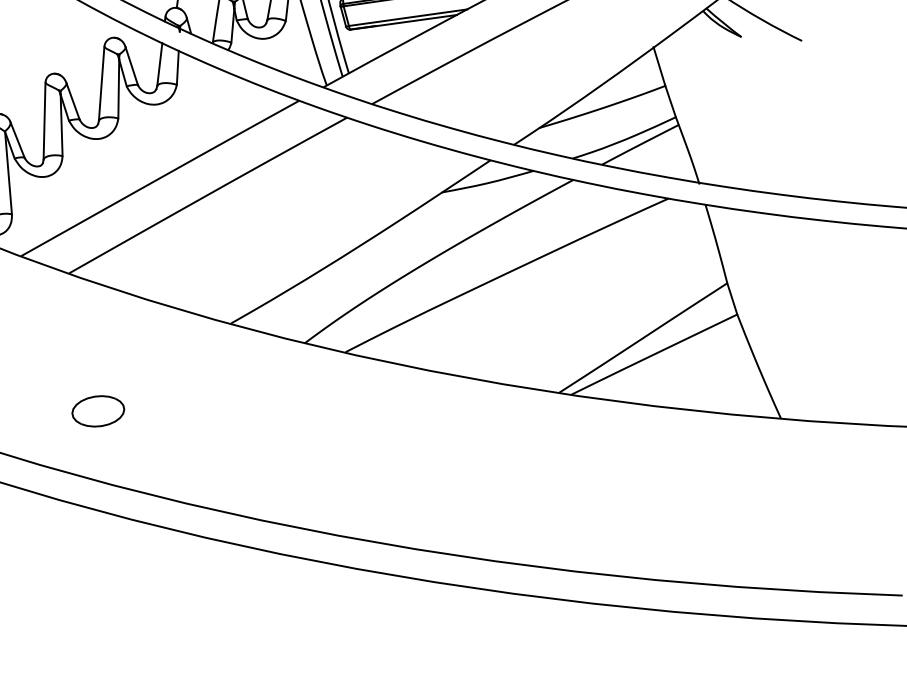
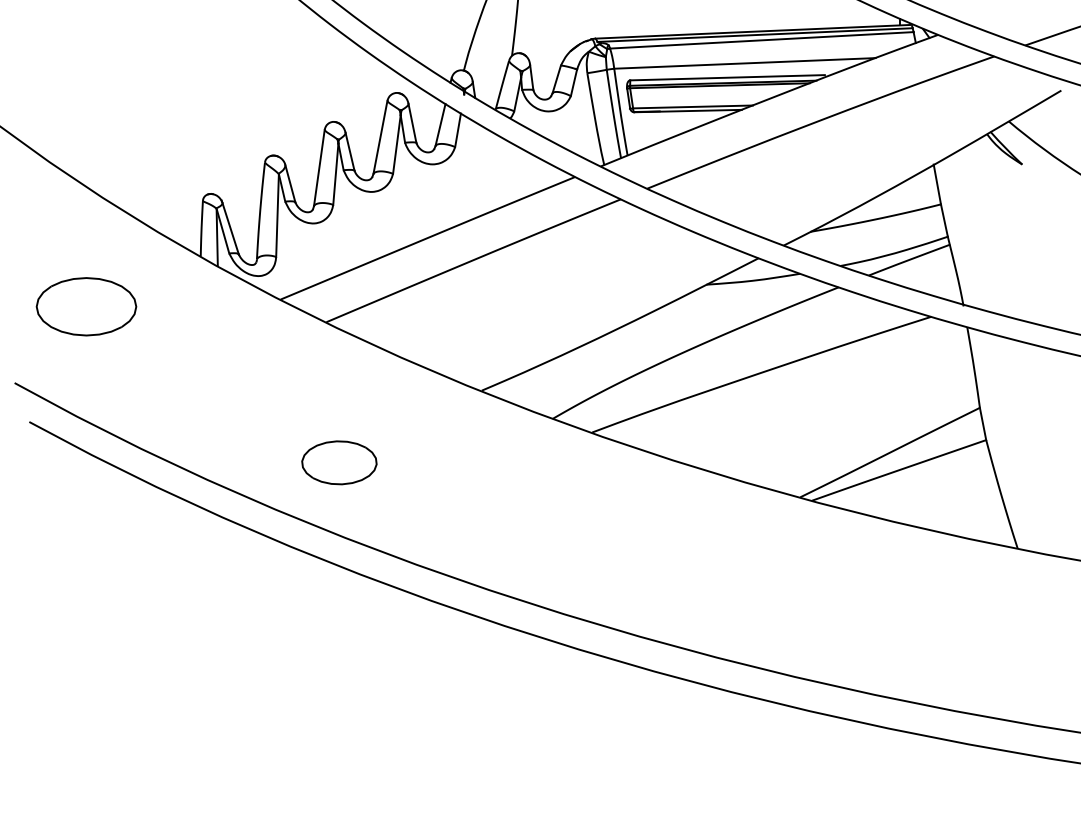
part: (98, 410) -> (339, 462), size x1.43

